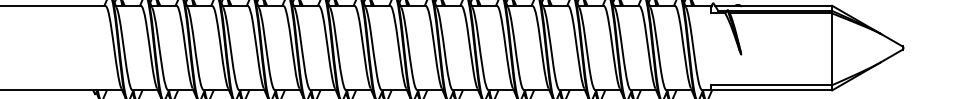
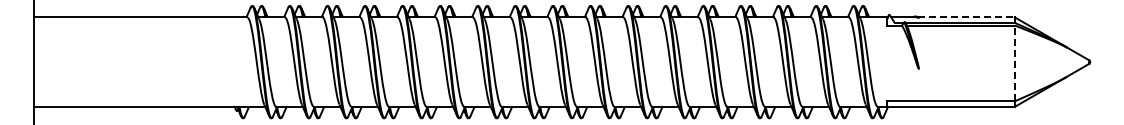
line: (787, 5) -> (967, 17), solid -> dashed
line: (831, 49) -> (1014, 63), solid -> dashed

